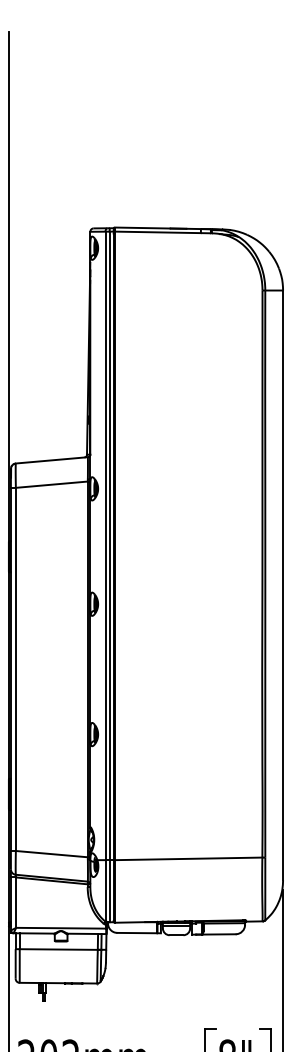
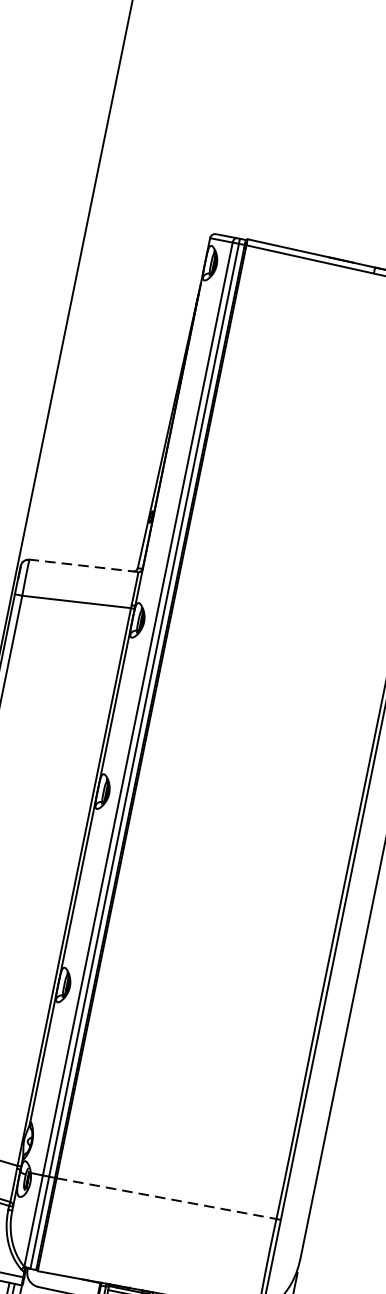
line: (51, 460) -> (83, 565), solid -> dashed
line: (188, 858) -> (166, 1198), solid -> dashed

